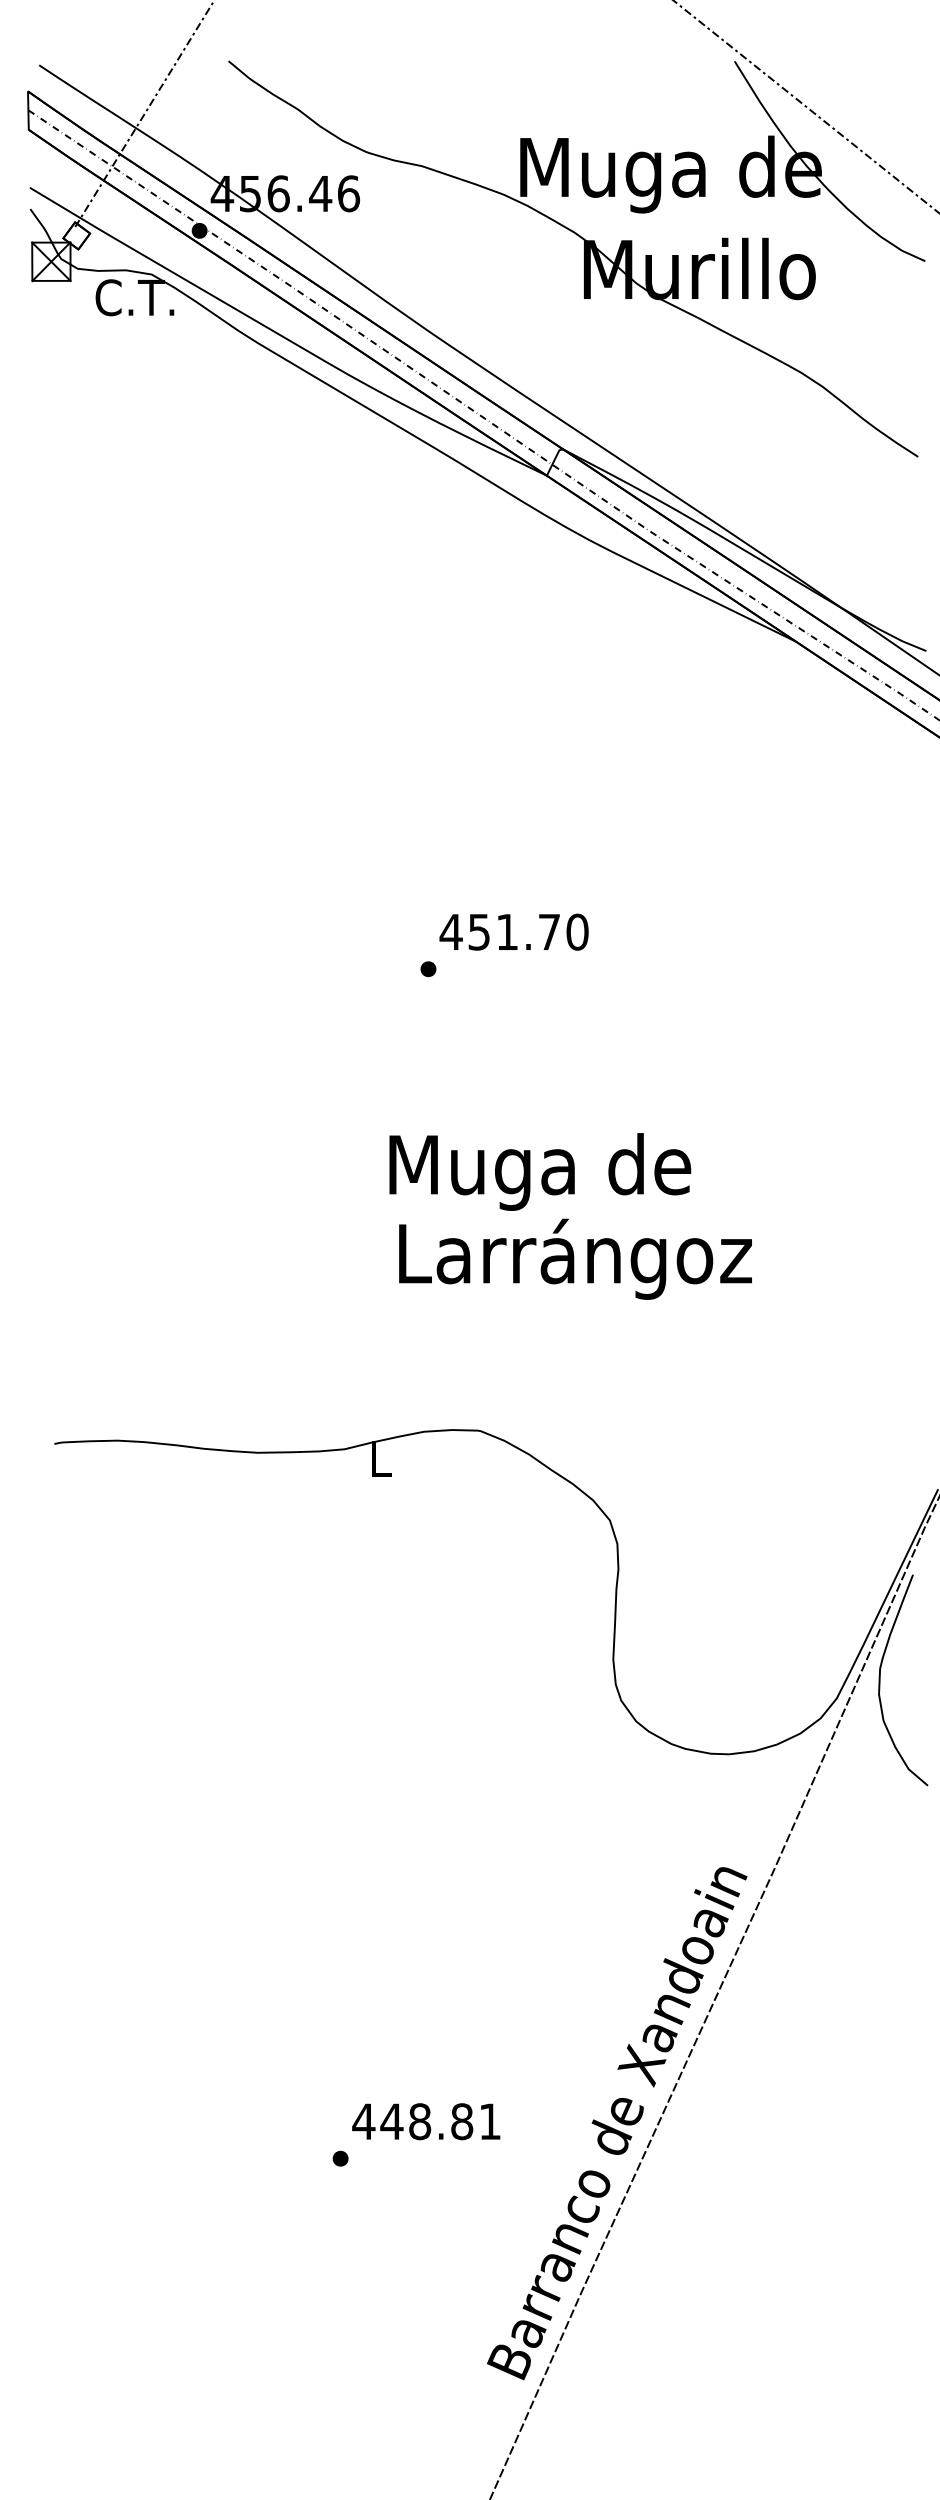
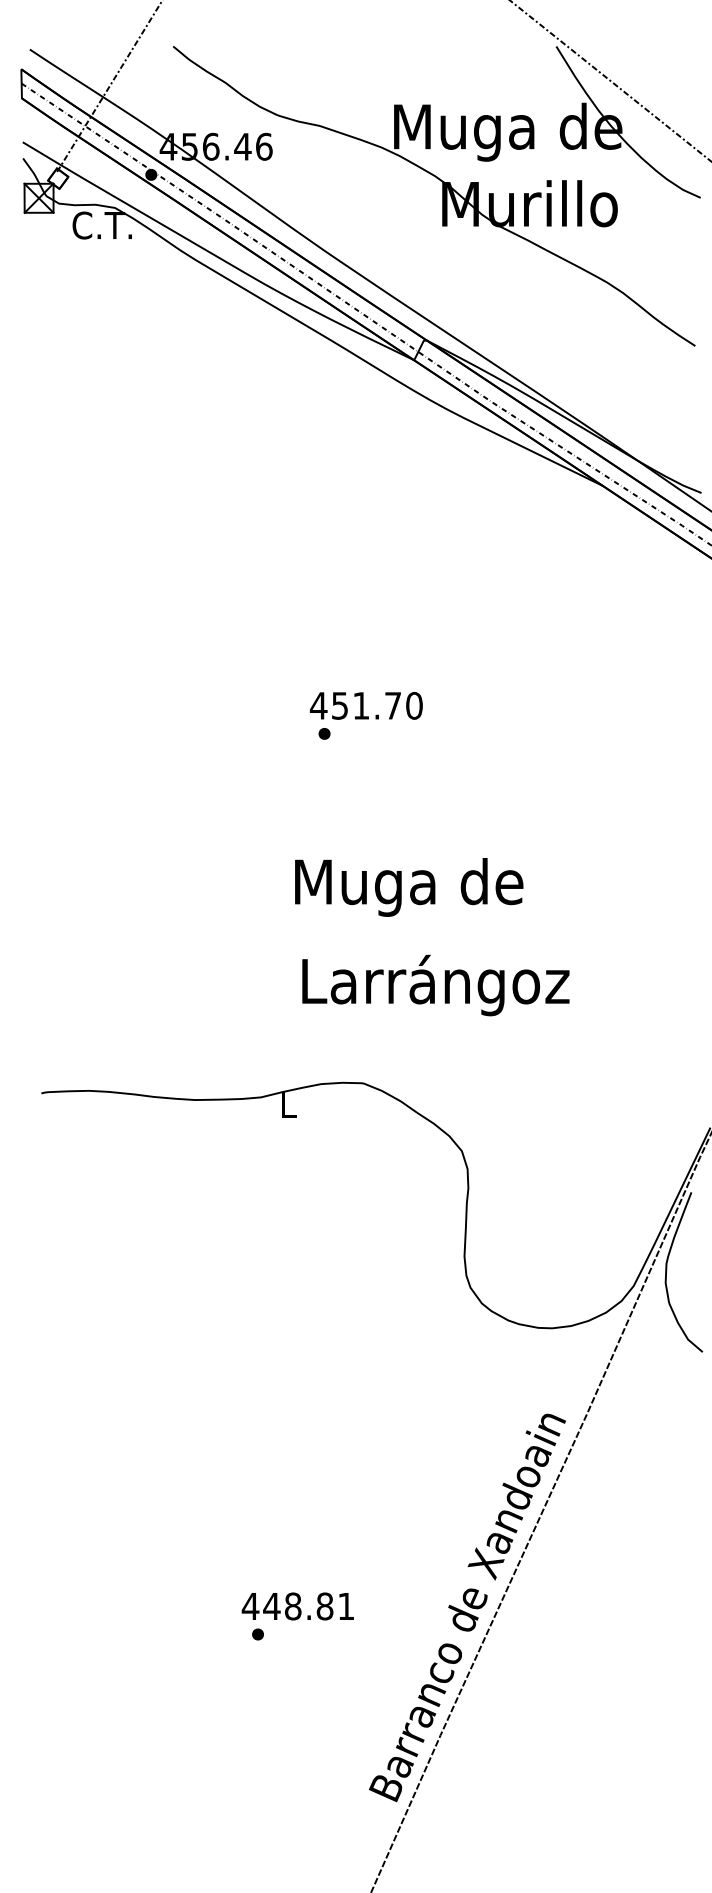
text: (514, 931) -> (366, 705), moved
text: (575, 1259) -> (435, 985), moved
text: (425, 2121) -> (297, 1606), moved

